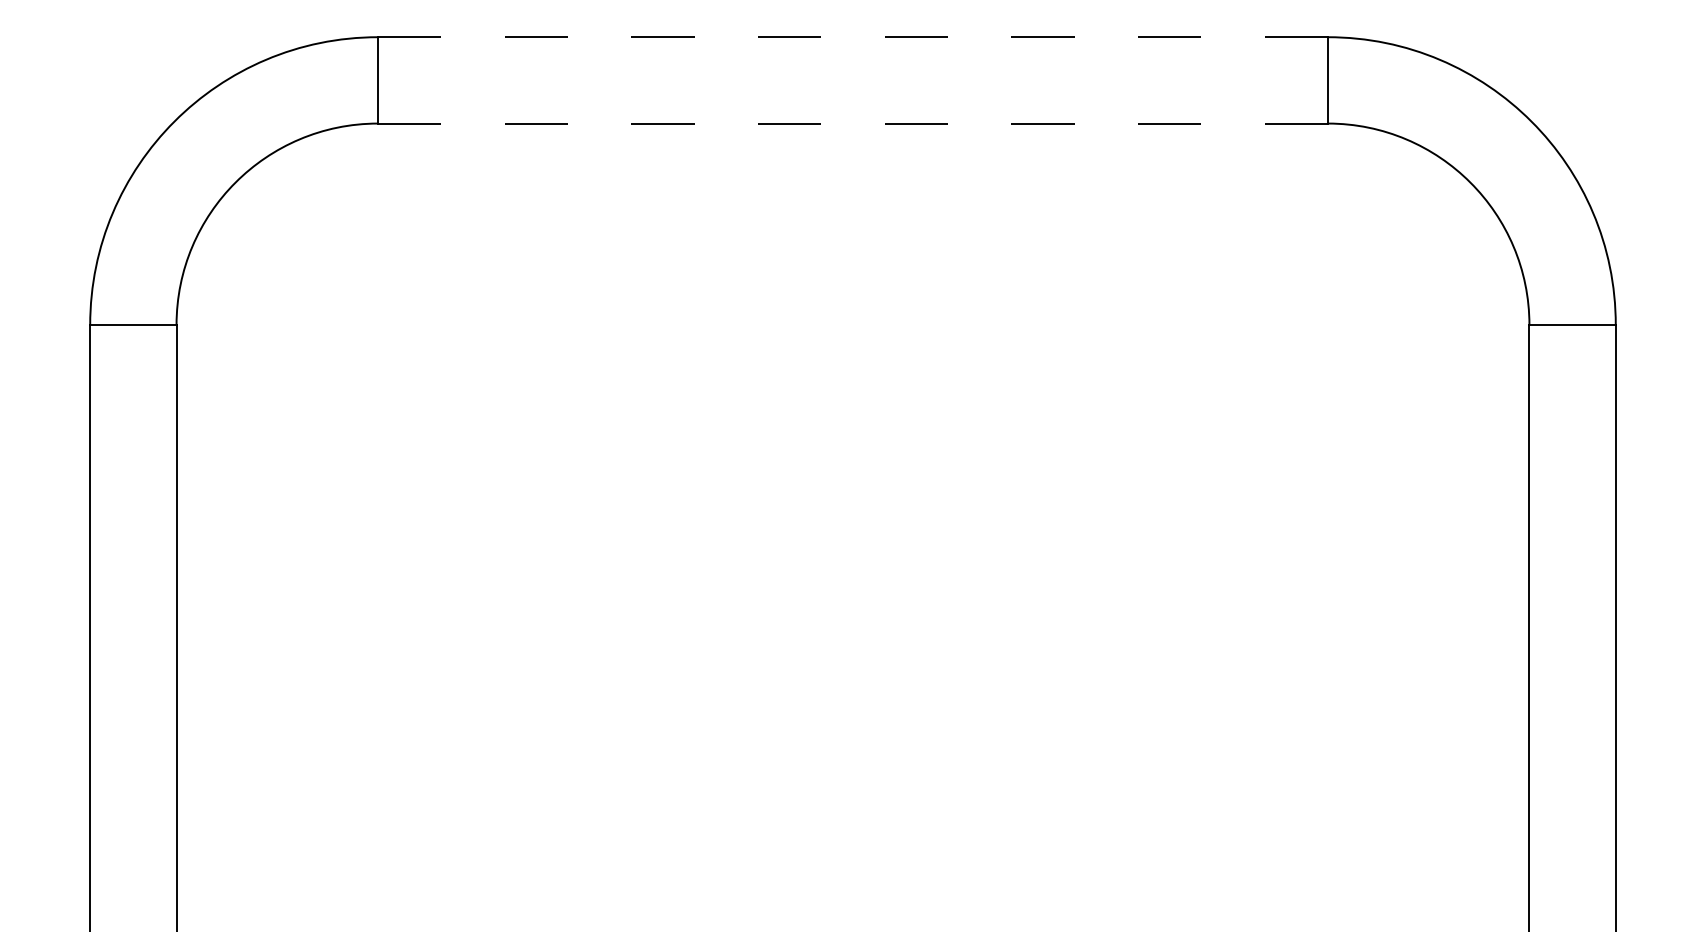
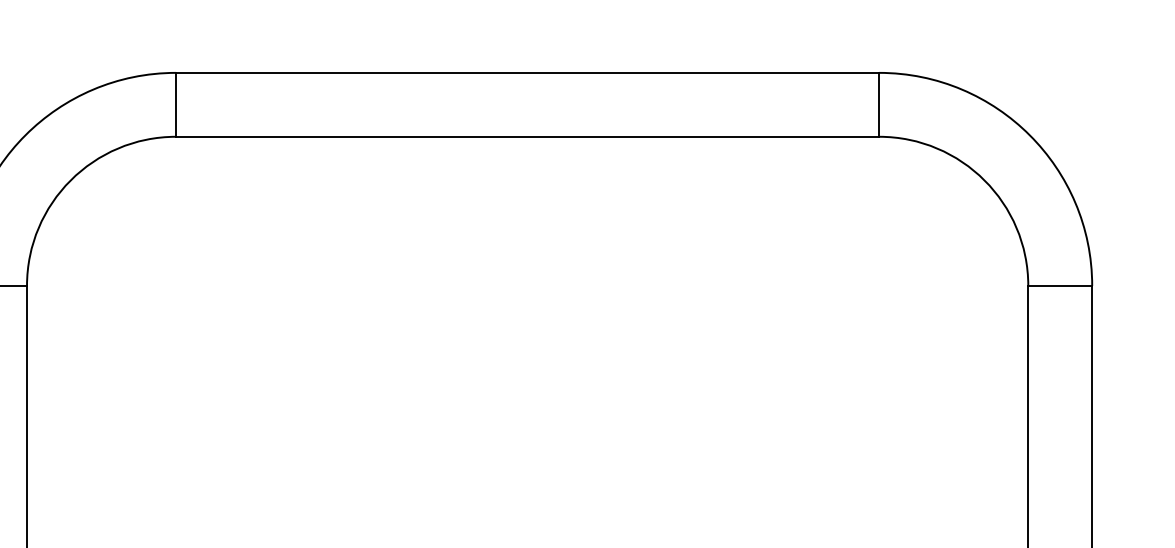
line: (852, 37) -> (527, 73), dashed -> solid
line: (852, 123) -> (527, 136), dashed -> solid

